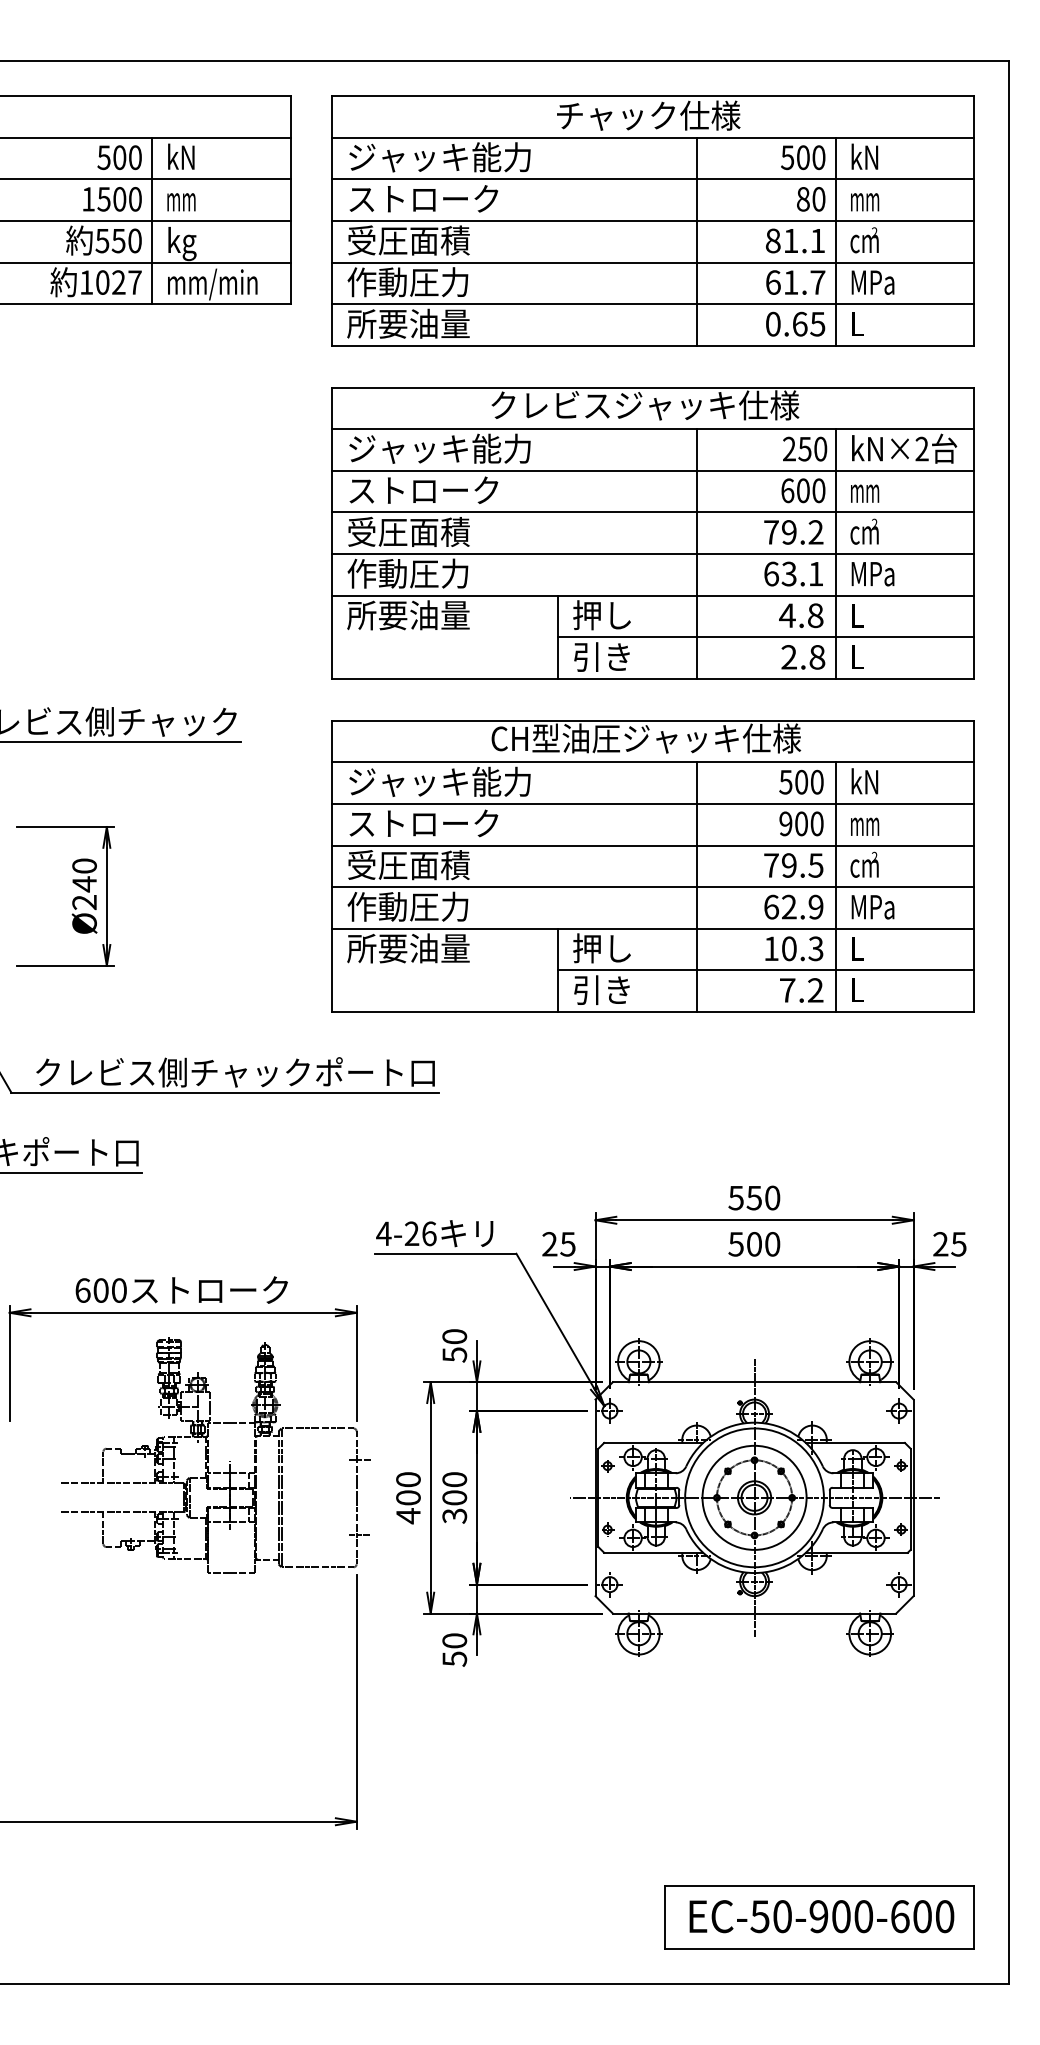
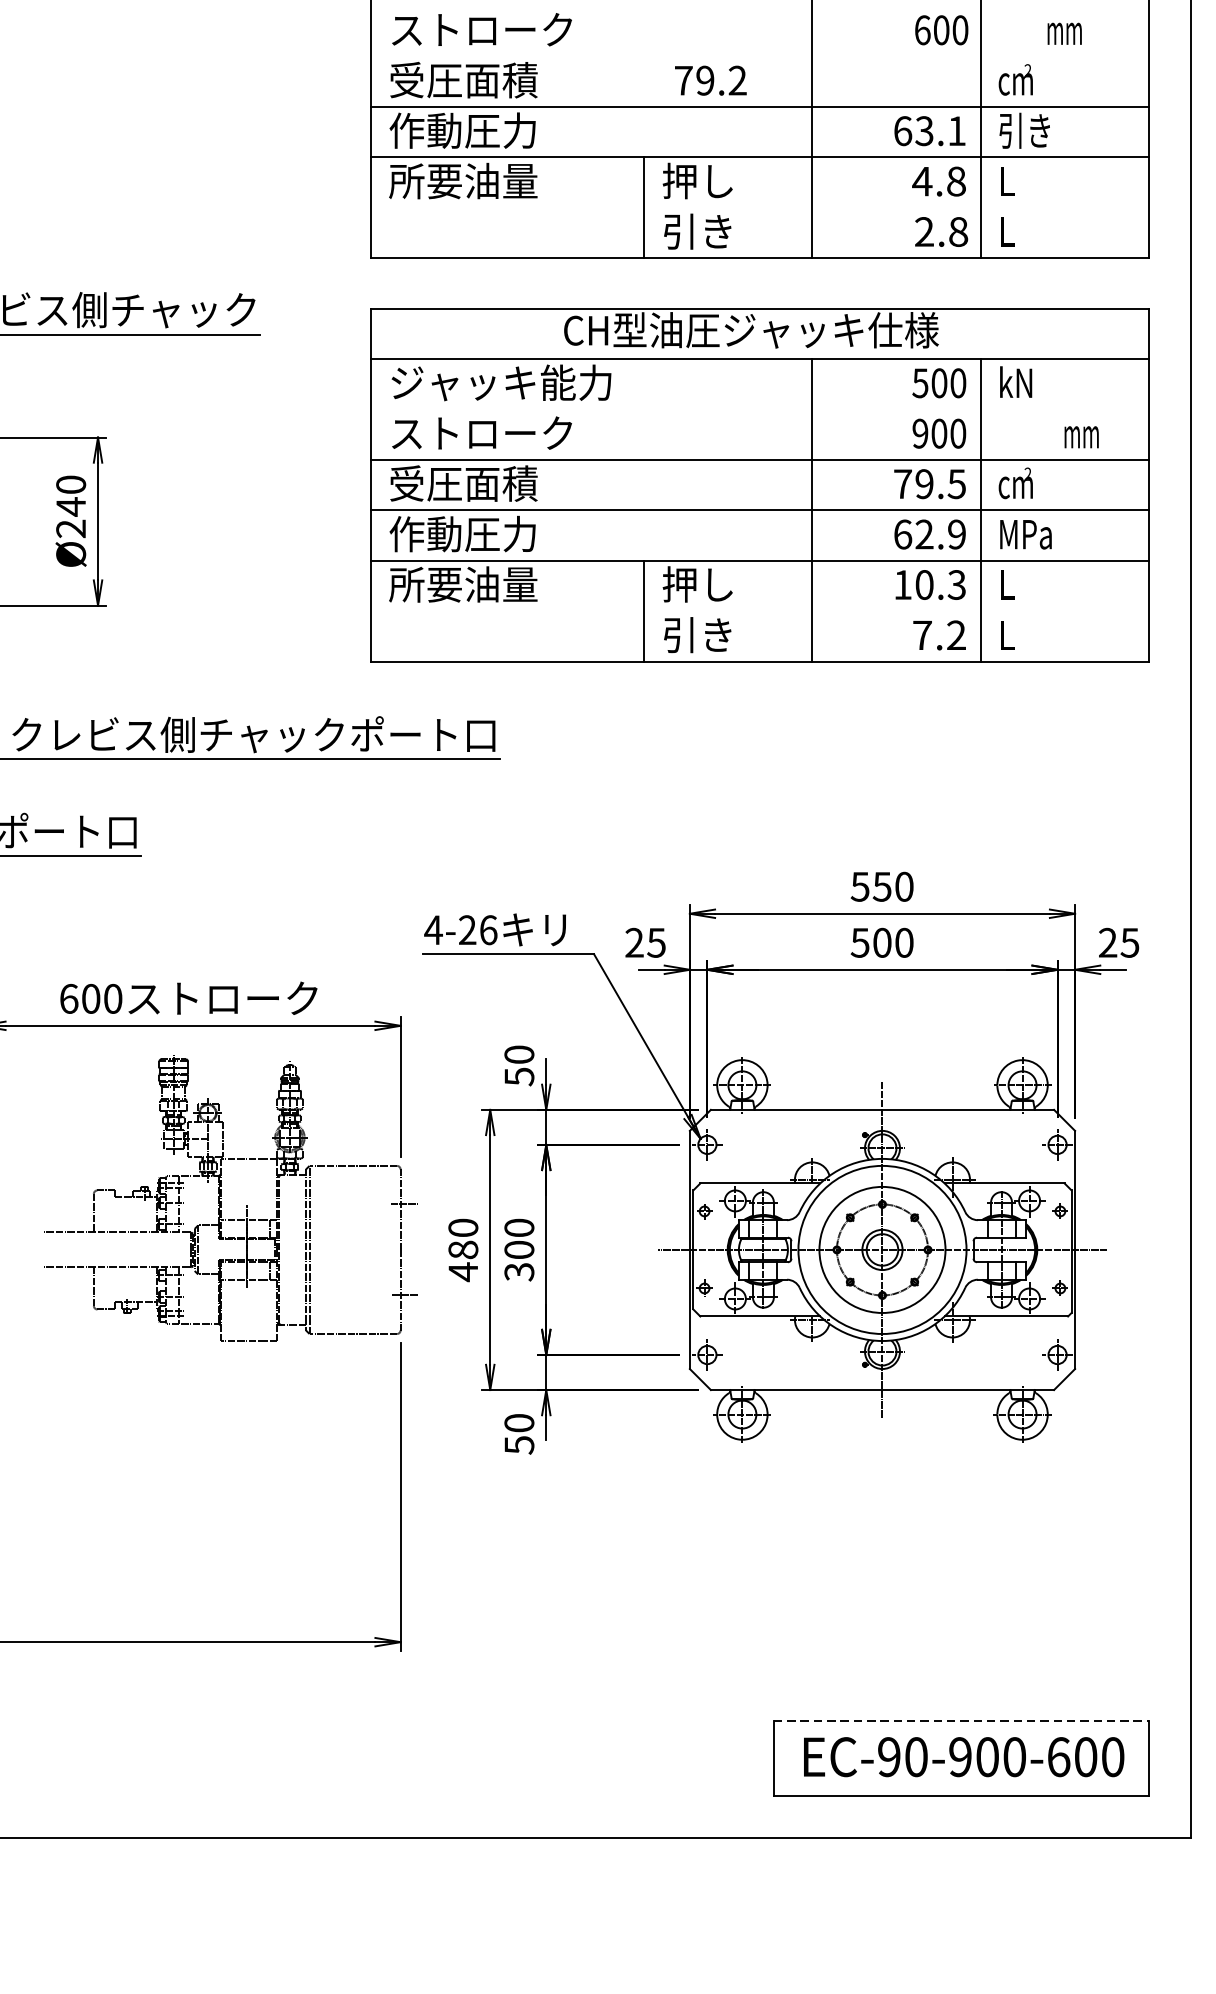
line: (653, 470) -> (760, 5), removed
text: (865, 493) -> (1065, 33), moved
line: (653, 512) -> (760, 56), removed
text: (793, 532) -> (710, 80), moved
text: (872, 573) -> (1025, 130), MPa -> 引き
line: (765, 637) -> (895, 207), removed
line: (653, 803) -> (760, 409), removed
text: (865, 826) -> (1082, 436), moved
line: (765, 970) -> (895, 611), removed
text: (408, 1497) -> (463, 1249), 400 -> 480
line: (819, 1886) -> (961, 1720), solid -> dashed
text: (759, 1916) -> (888, 1756), EC-50-900-600 -> EC-90-900-600

